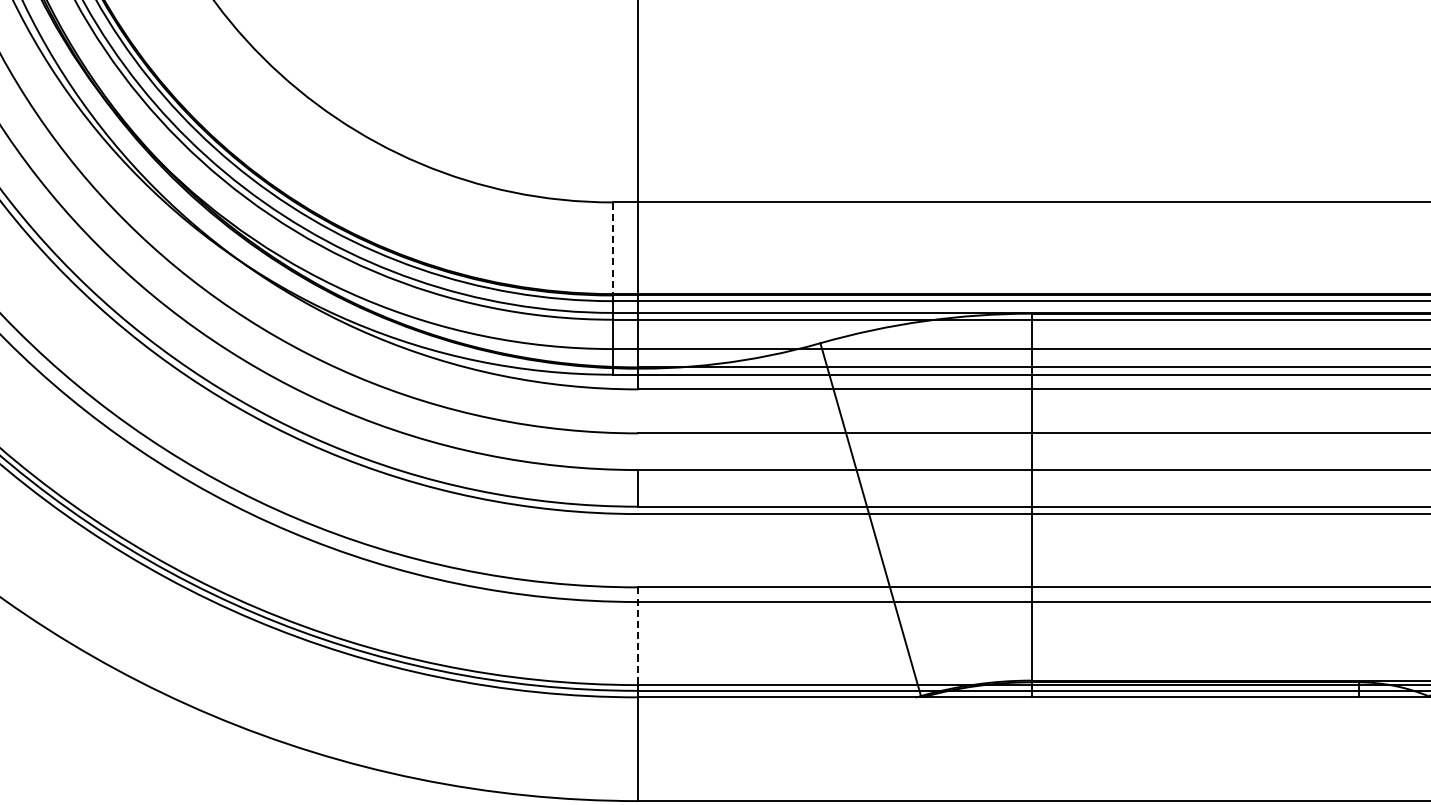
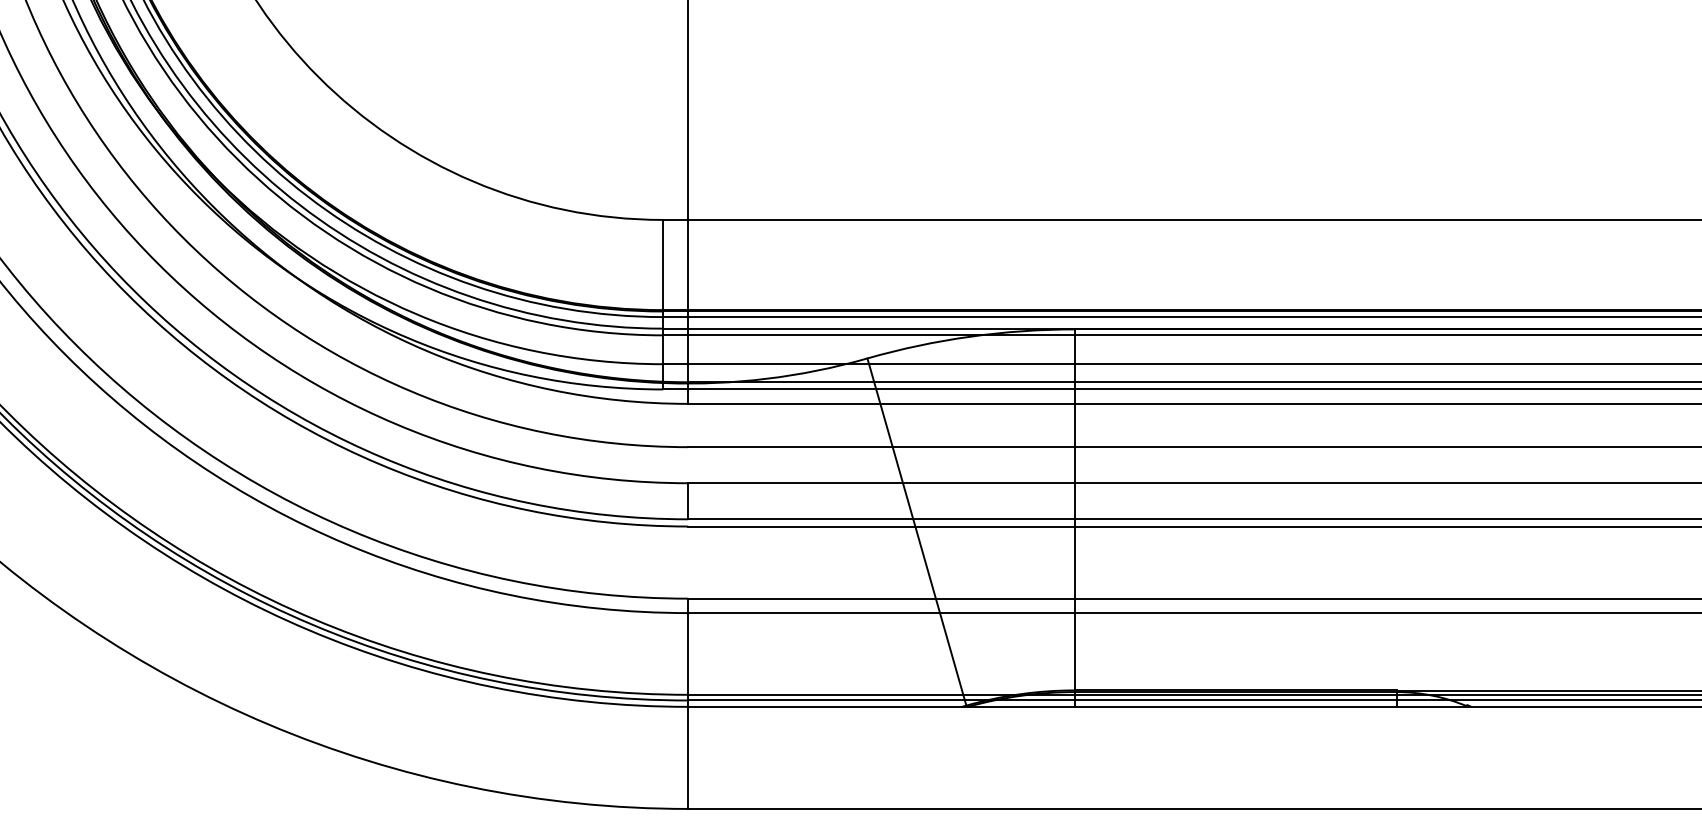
line: (613, 248) -> (663, 265), dashed -> solid
line: (638, 637) -> (688, 647), dashed -> solid

